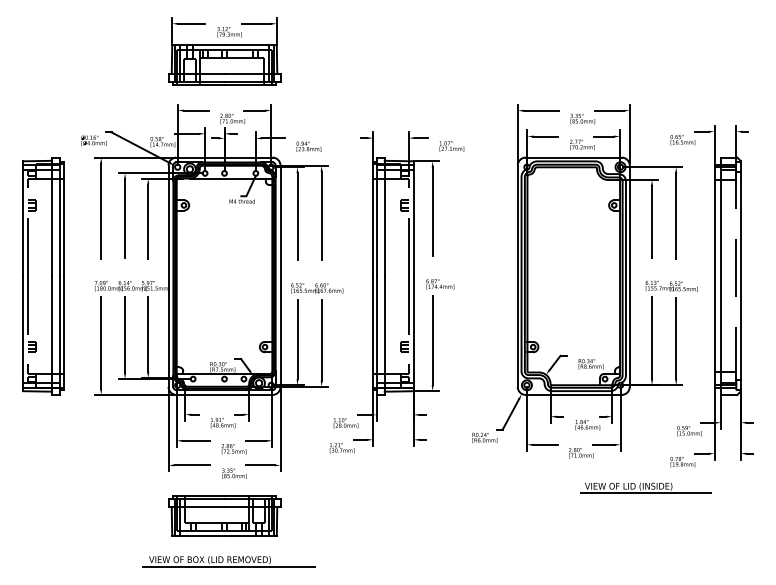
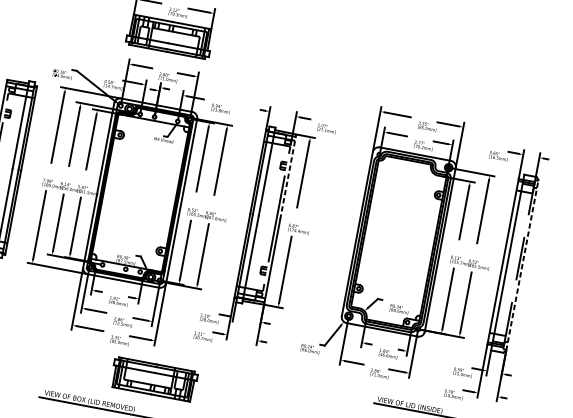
line: (413, 218) -> (288, 176), solid -> dashed
line: (740, 275) -> (522, 264), solid -> dashed
part: (224, 515) -> (154, 379), moved

